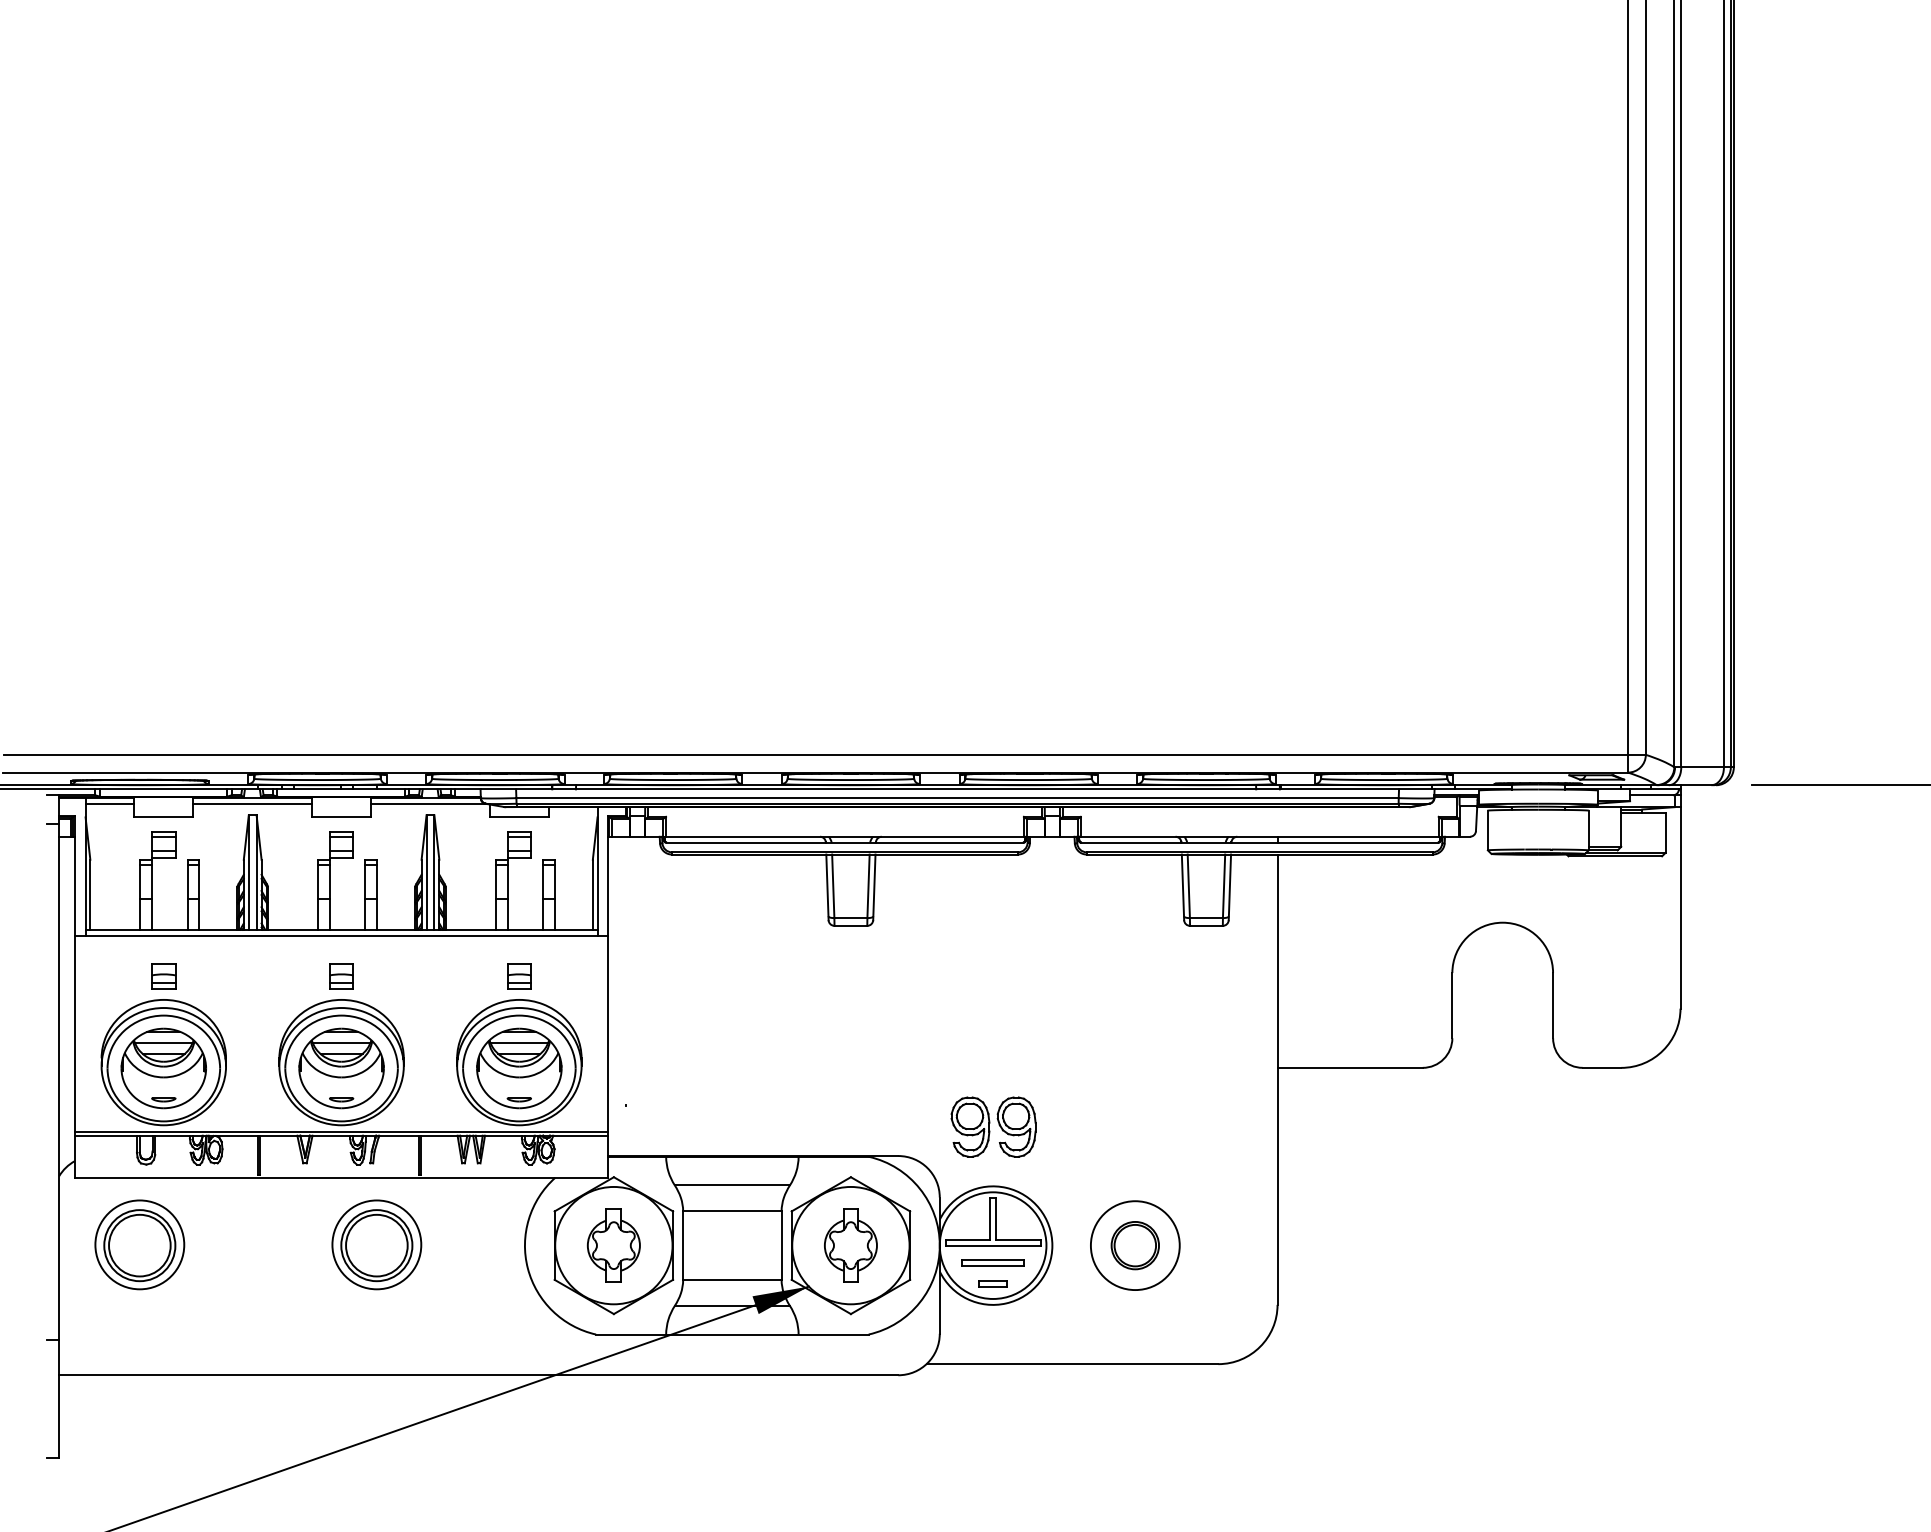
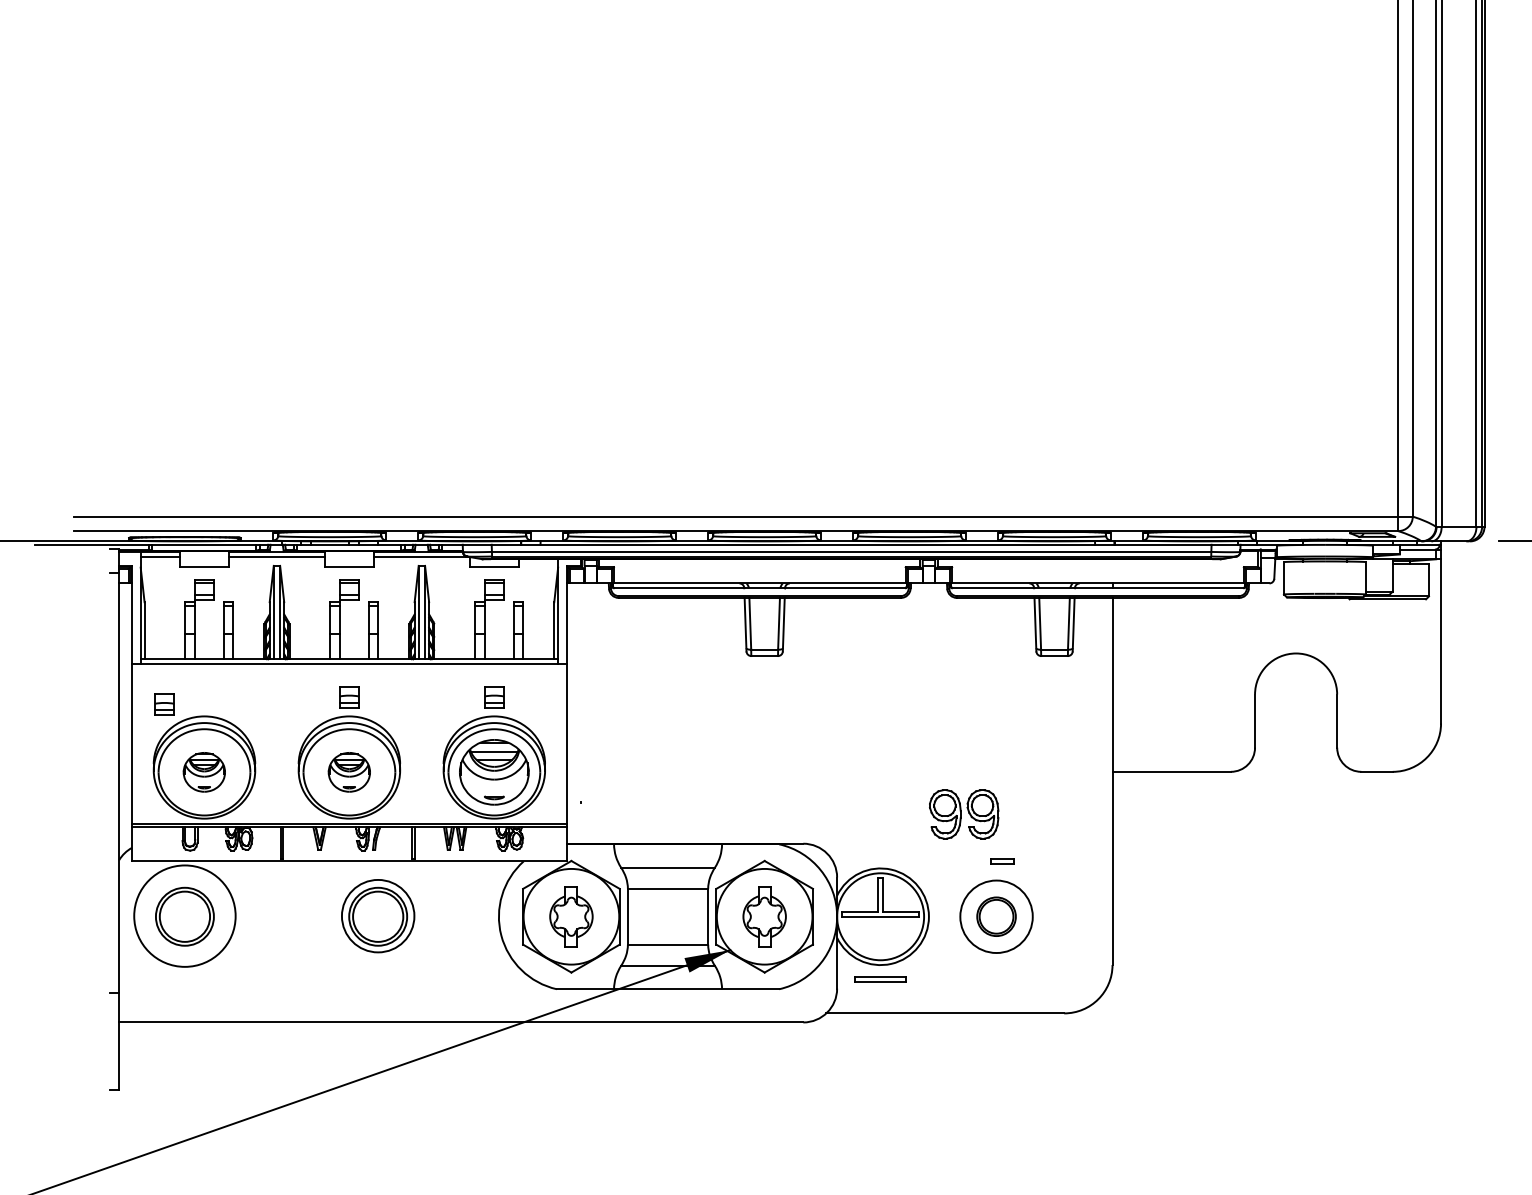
part: (163, 976) -> (164, 704), moved
part: (163, 1068) -> (204, 772), size x0.6
part: (341, 1068) -> (349, 772), size x0.6
part: (993, 1126) -> (964, 813), moved
circle: (139, 1244) -> (184, 915), size x1.4
part: (992, 1262) -> (880, 978), moved
part: (992, 1283) -> (1001, 861), moved

